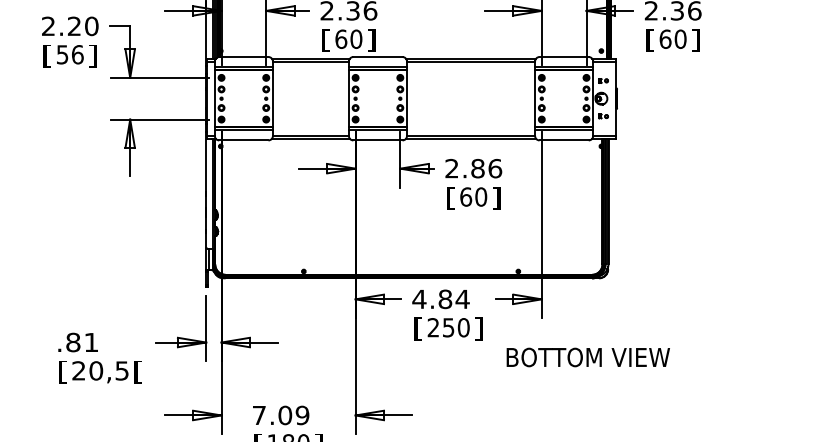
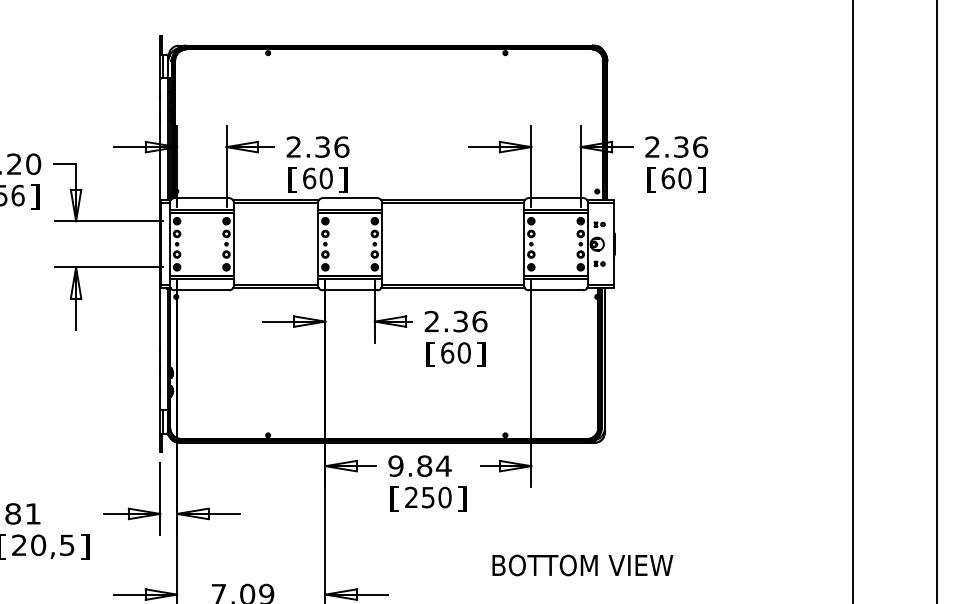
text: (477, 168) -> (460, 321), 2.86 -> 2.36
text: (418, 298) -> (395, 465), 4.84 -> 9.84
text: (588, 357) -> (582, 565), moved
text: (138, 371) -> (85, 546), [ -> ]

